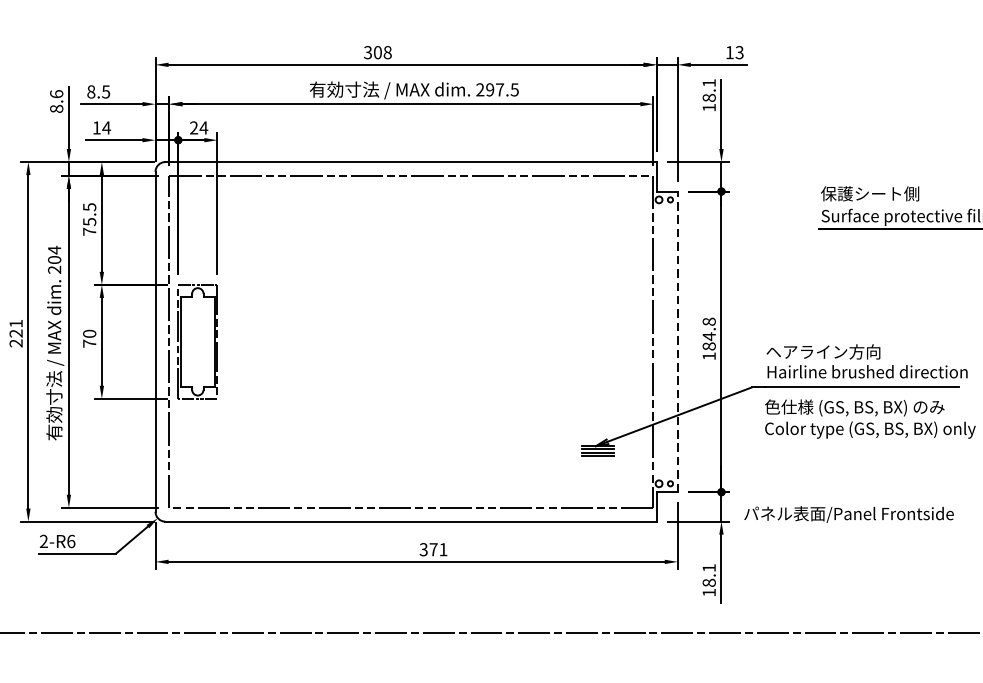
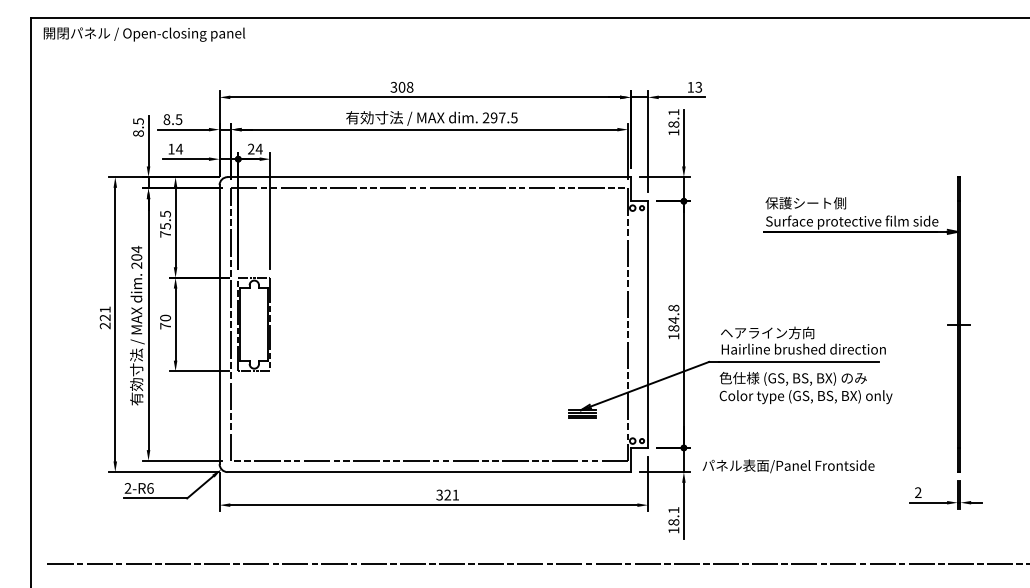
text: (56, 94) -> (138, 121), 8.6 -> 8.5
line: (678, 341) -> (648, 324), dashed -> solid
text: (433, 548) -> (447, 494), 371 -> 321

